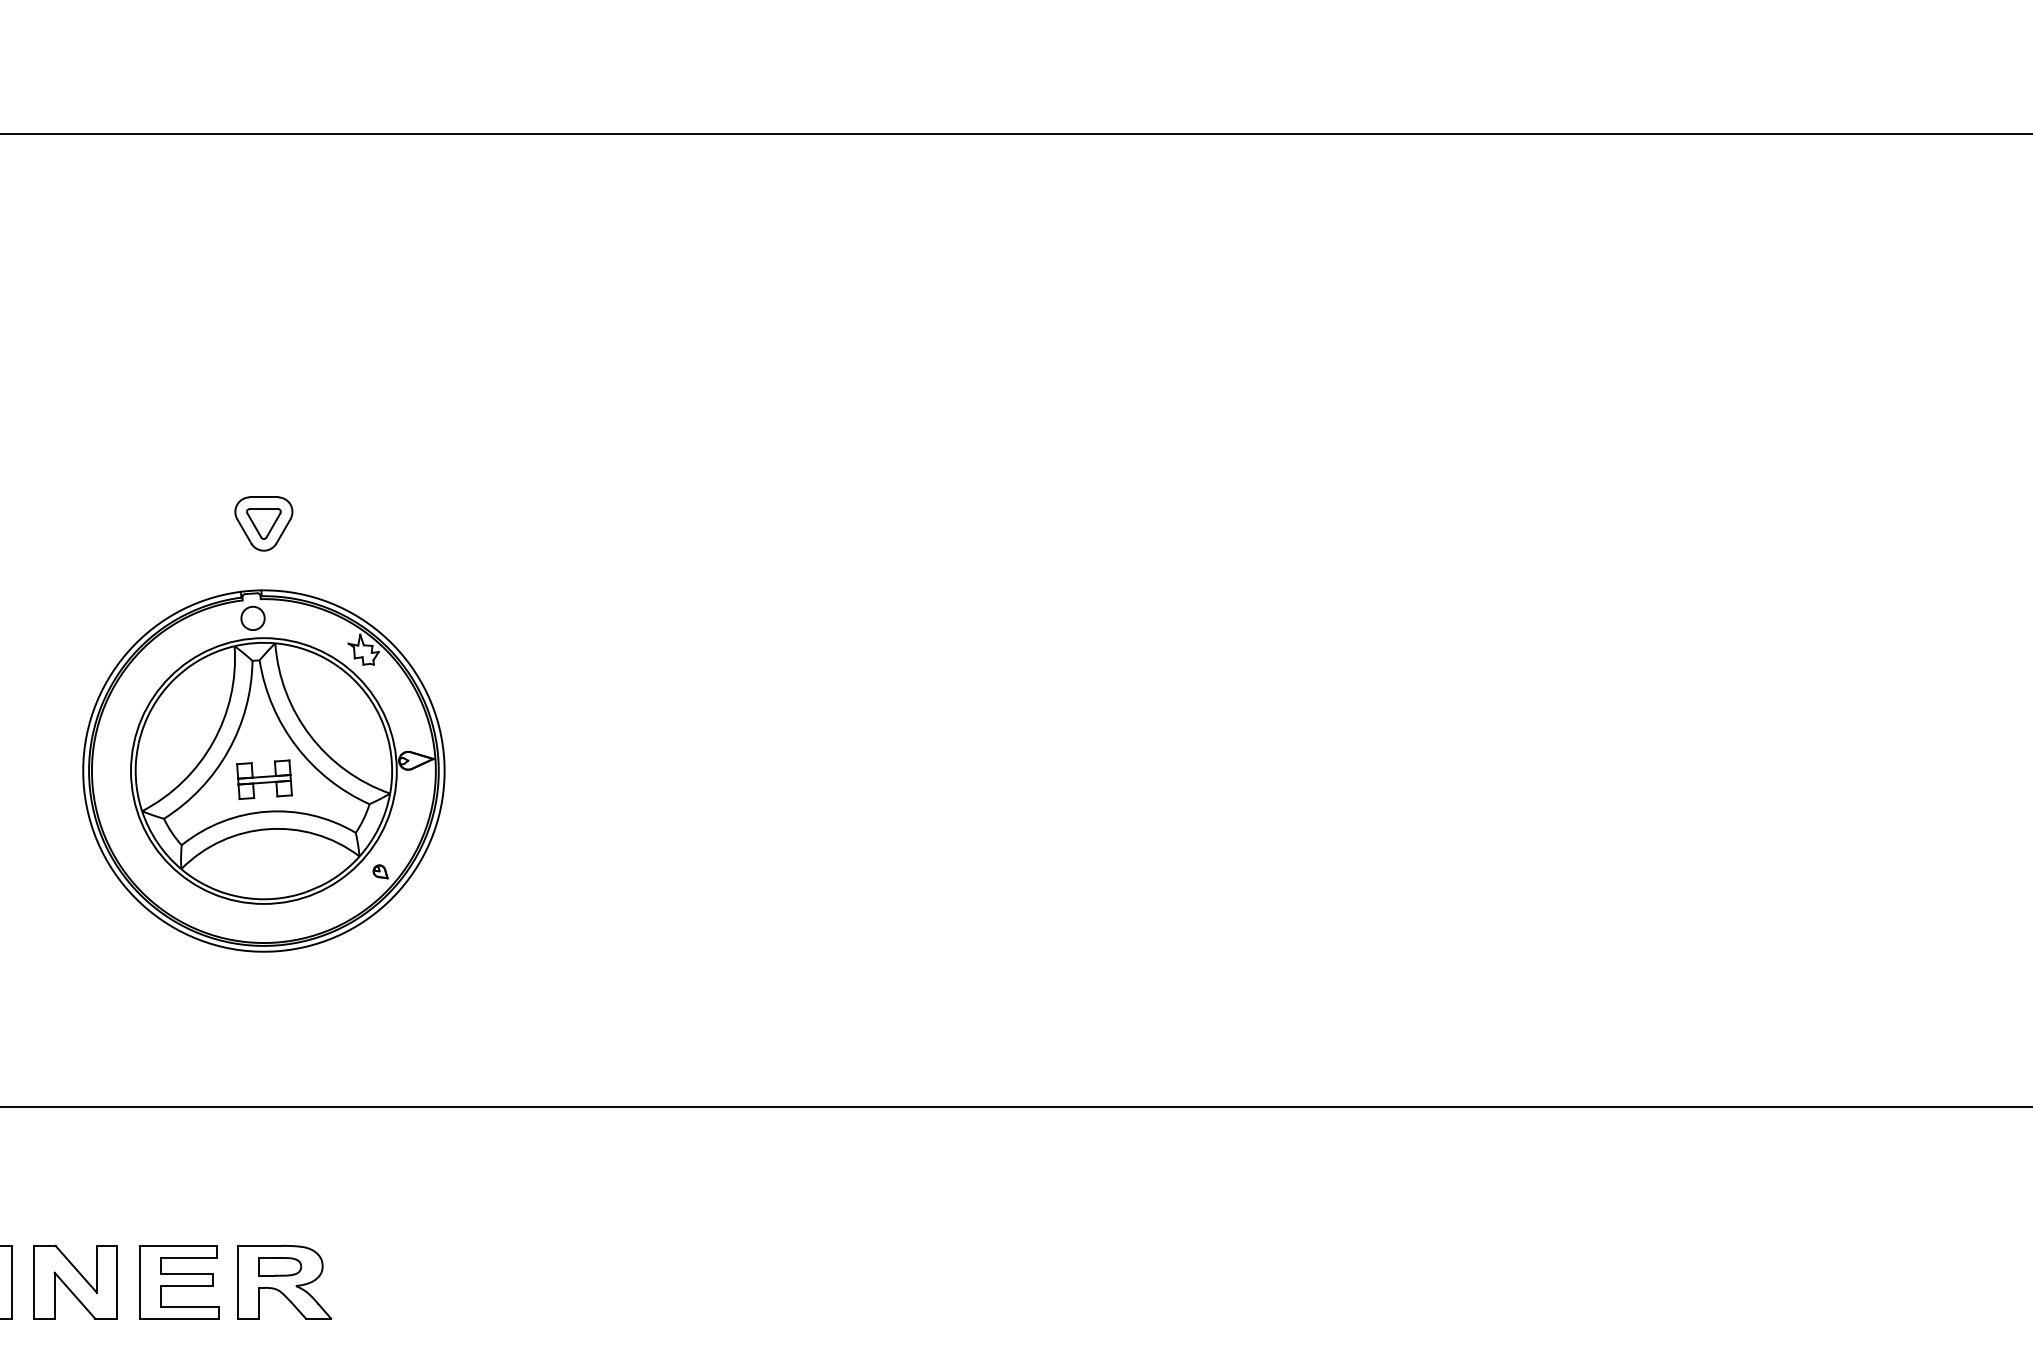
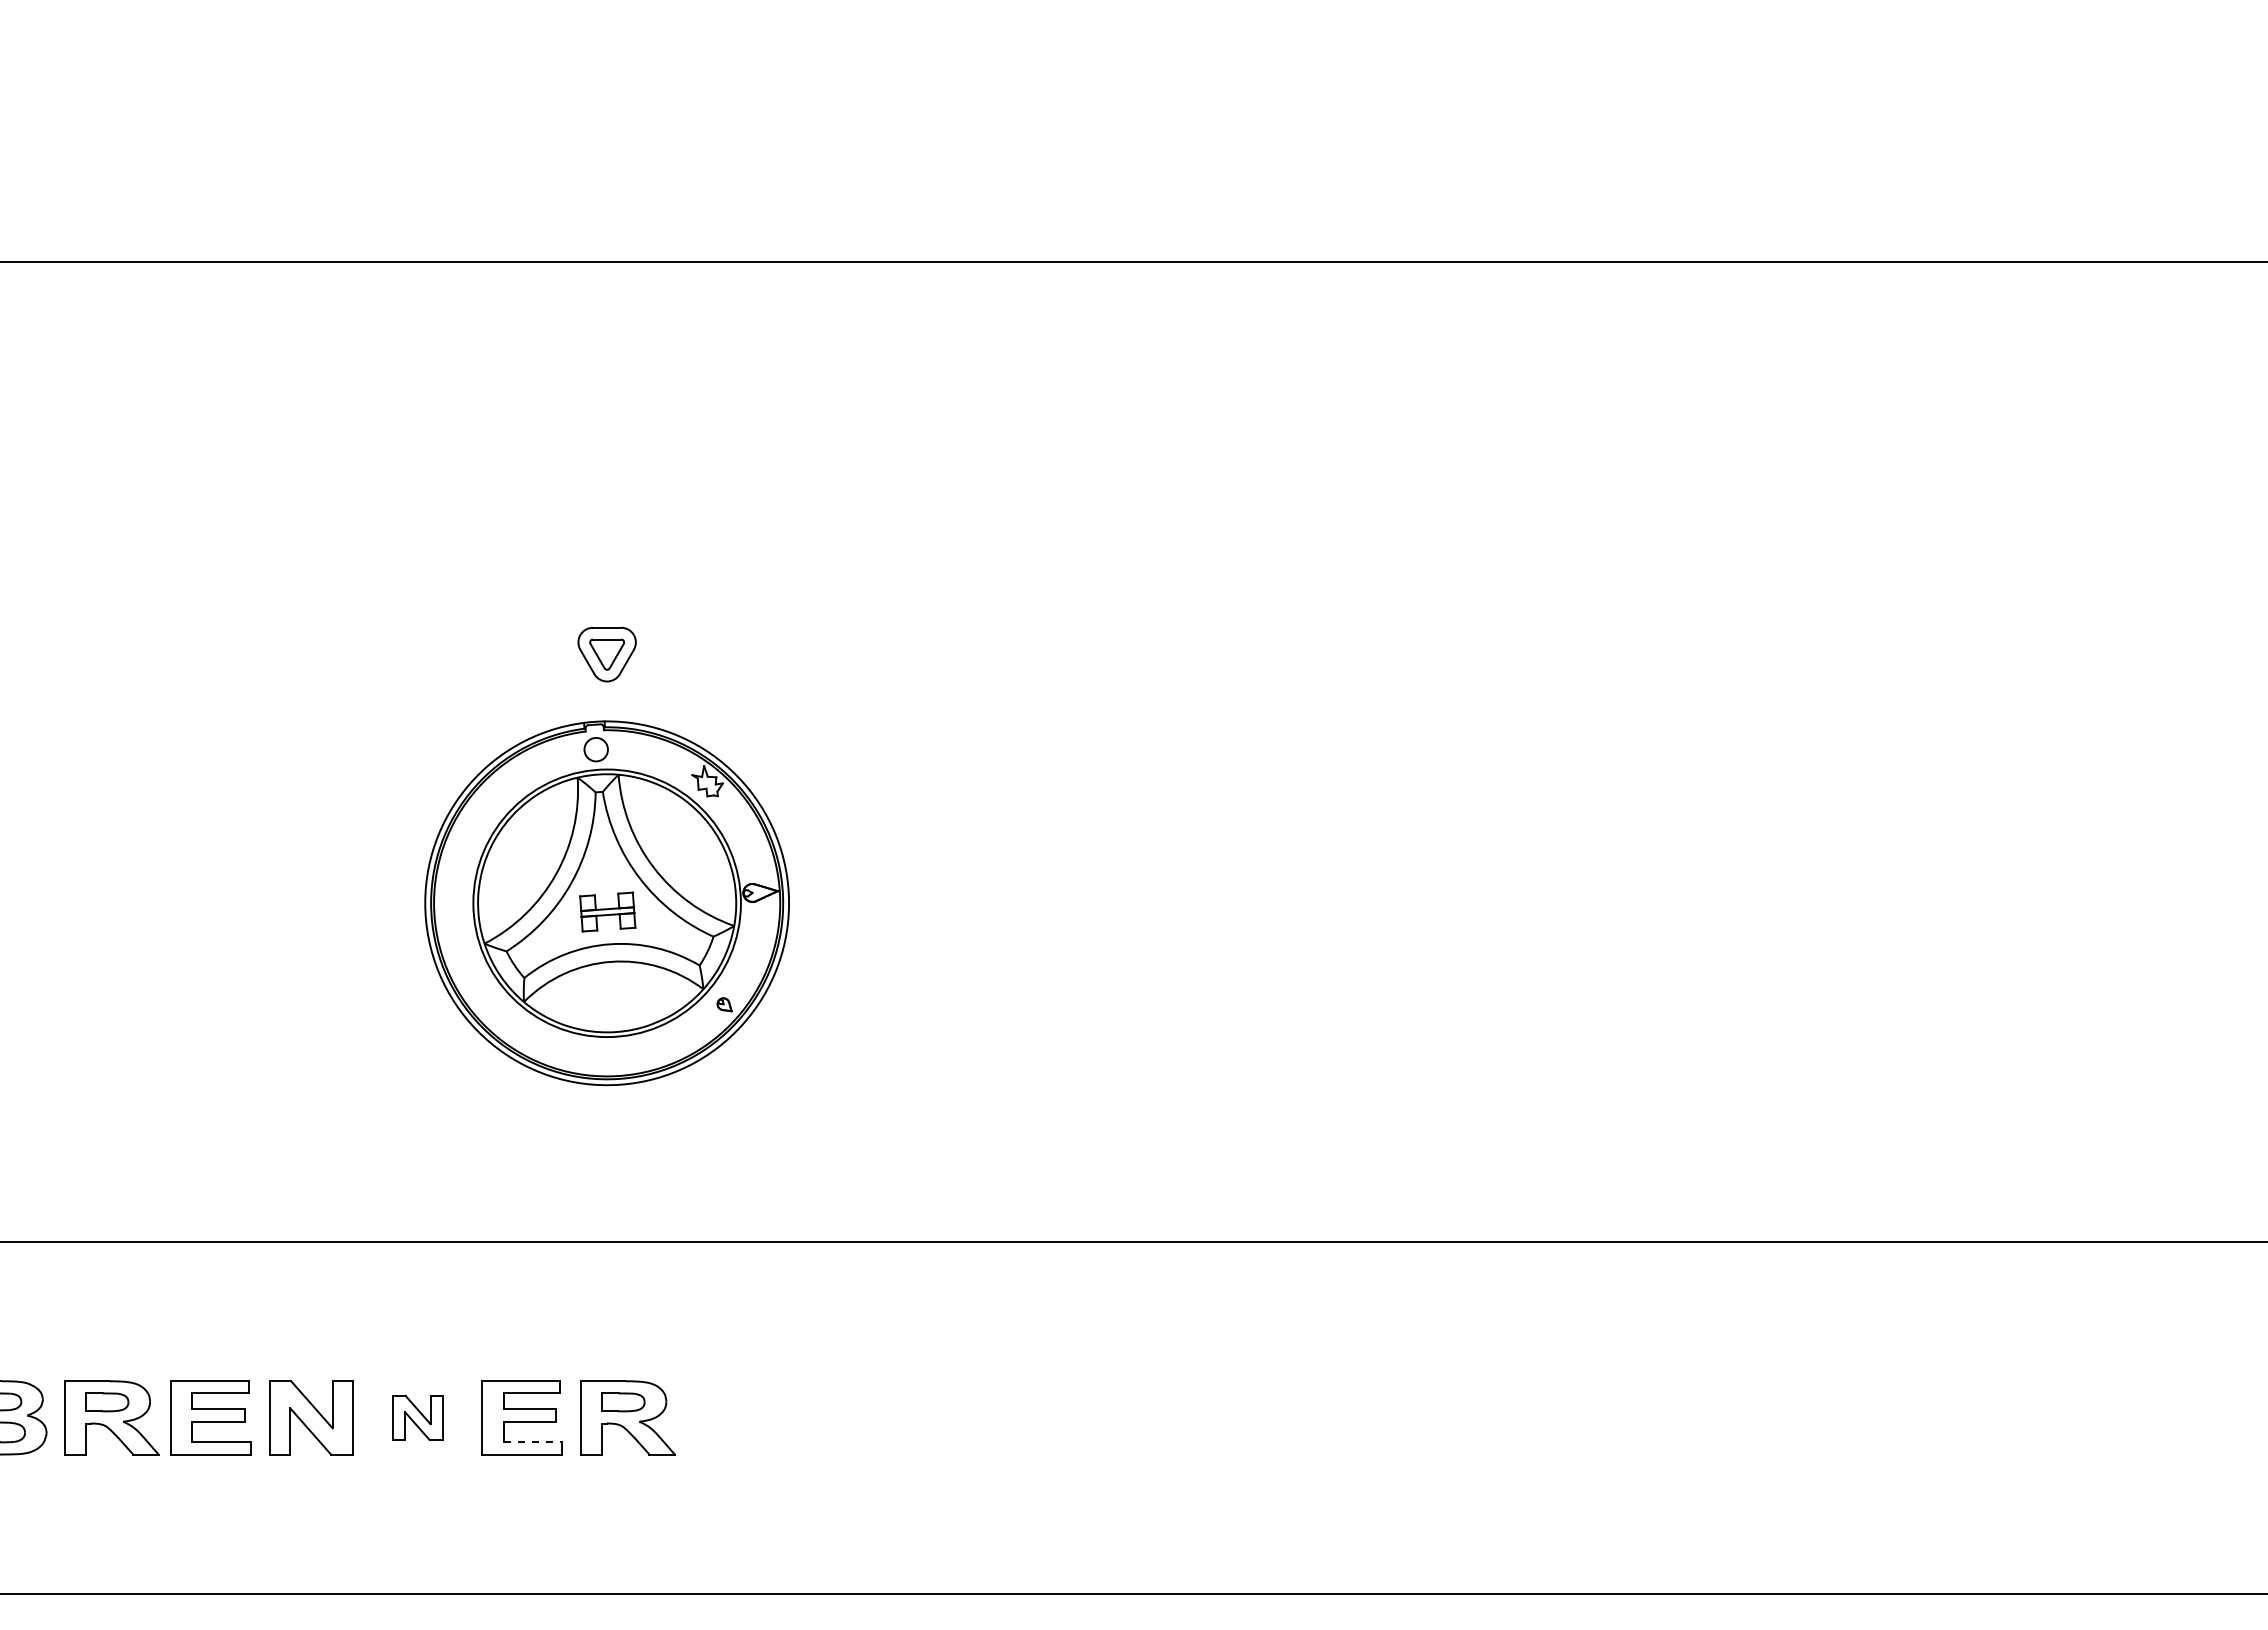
part: (75, 1281) -> (417, 1417), size x0.6
line: (190, 1306) -> (533, 1442), solid -> dashed

